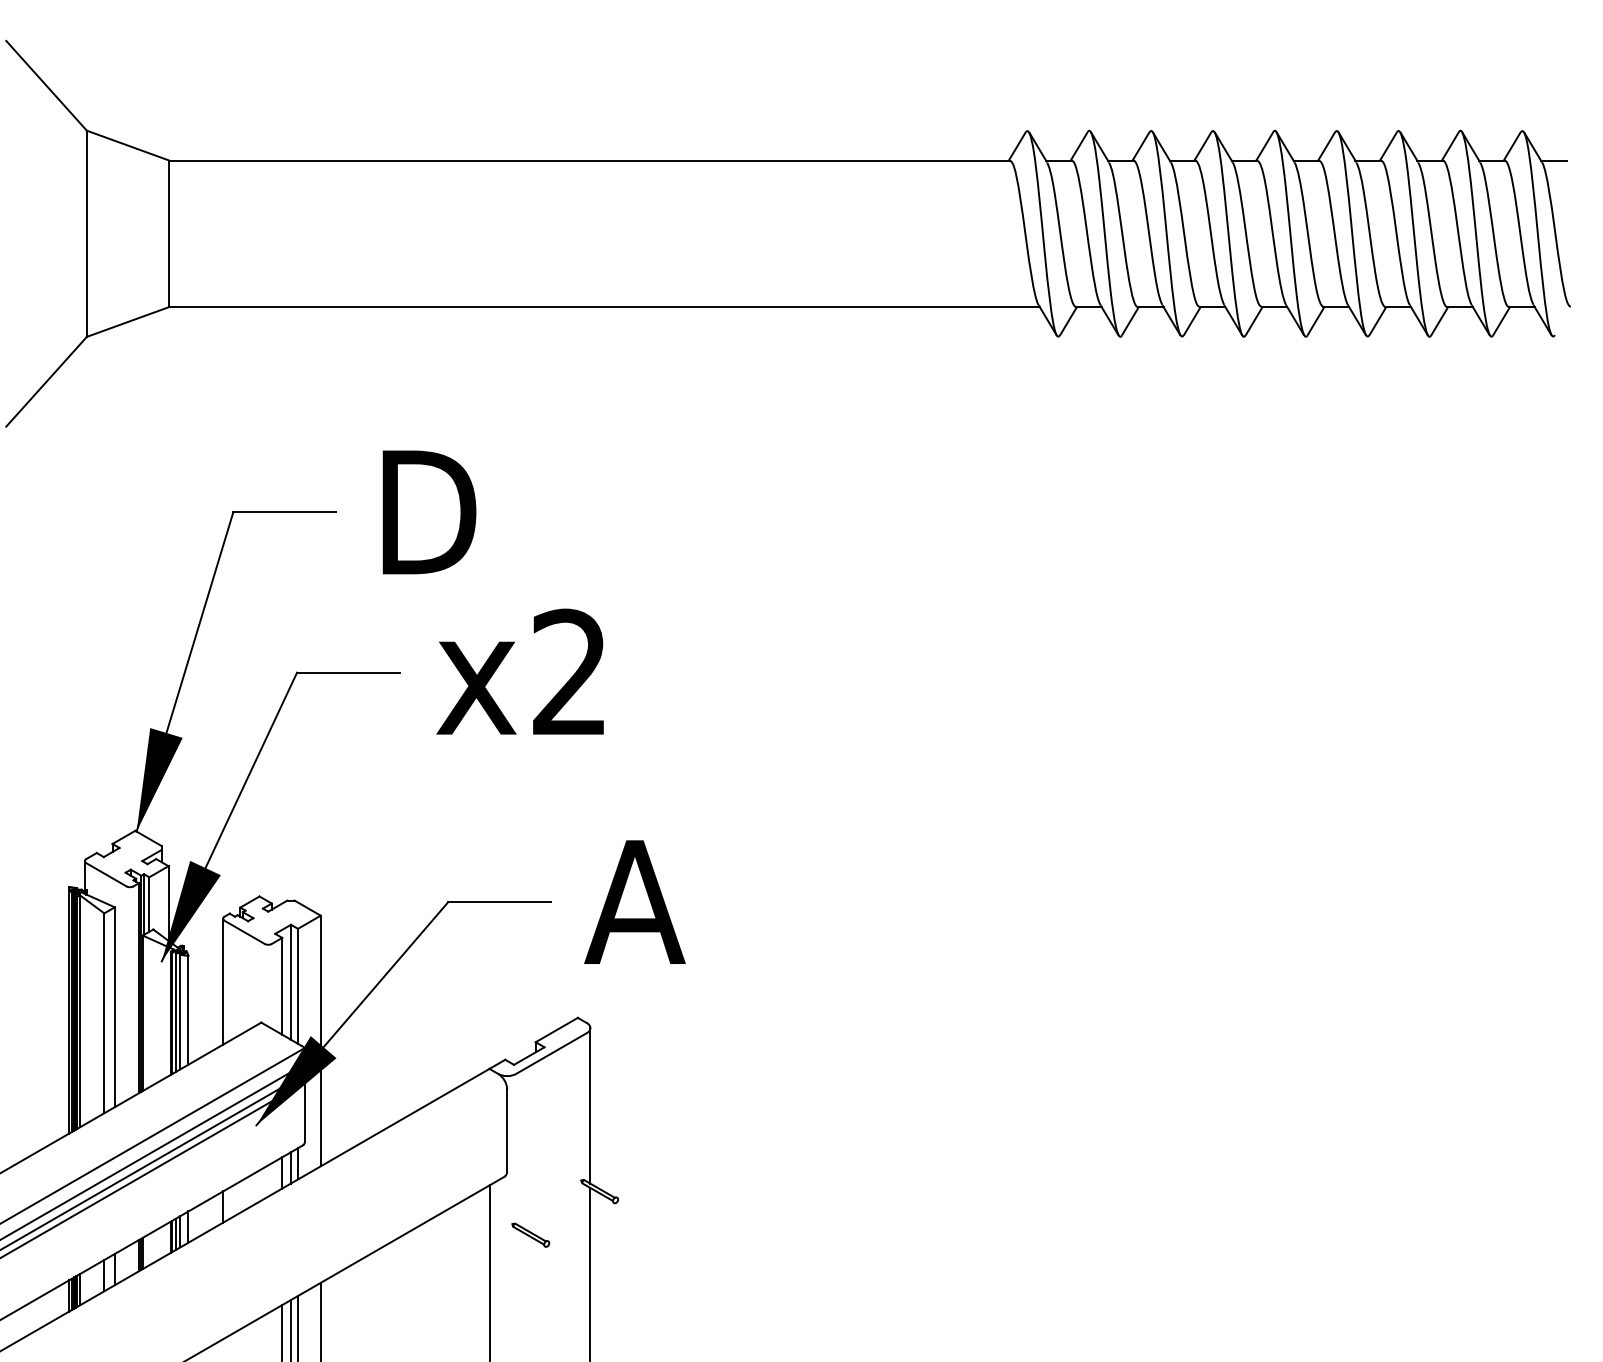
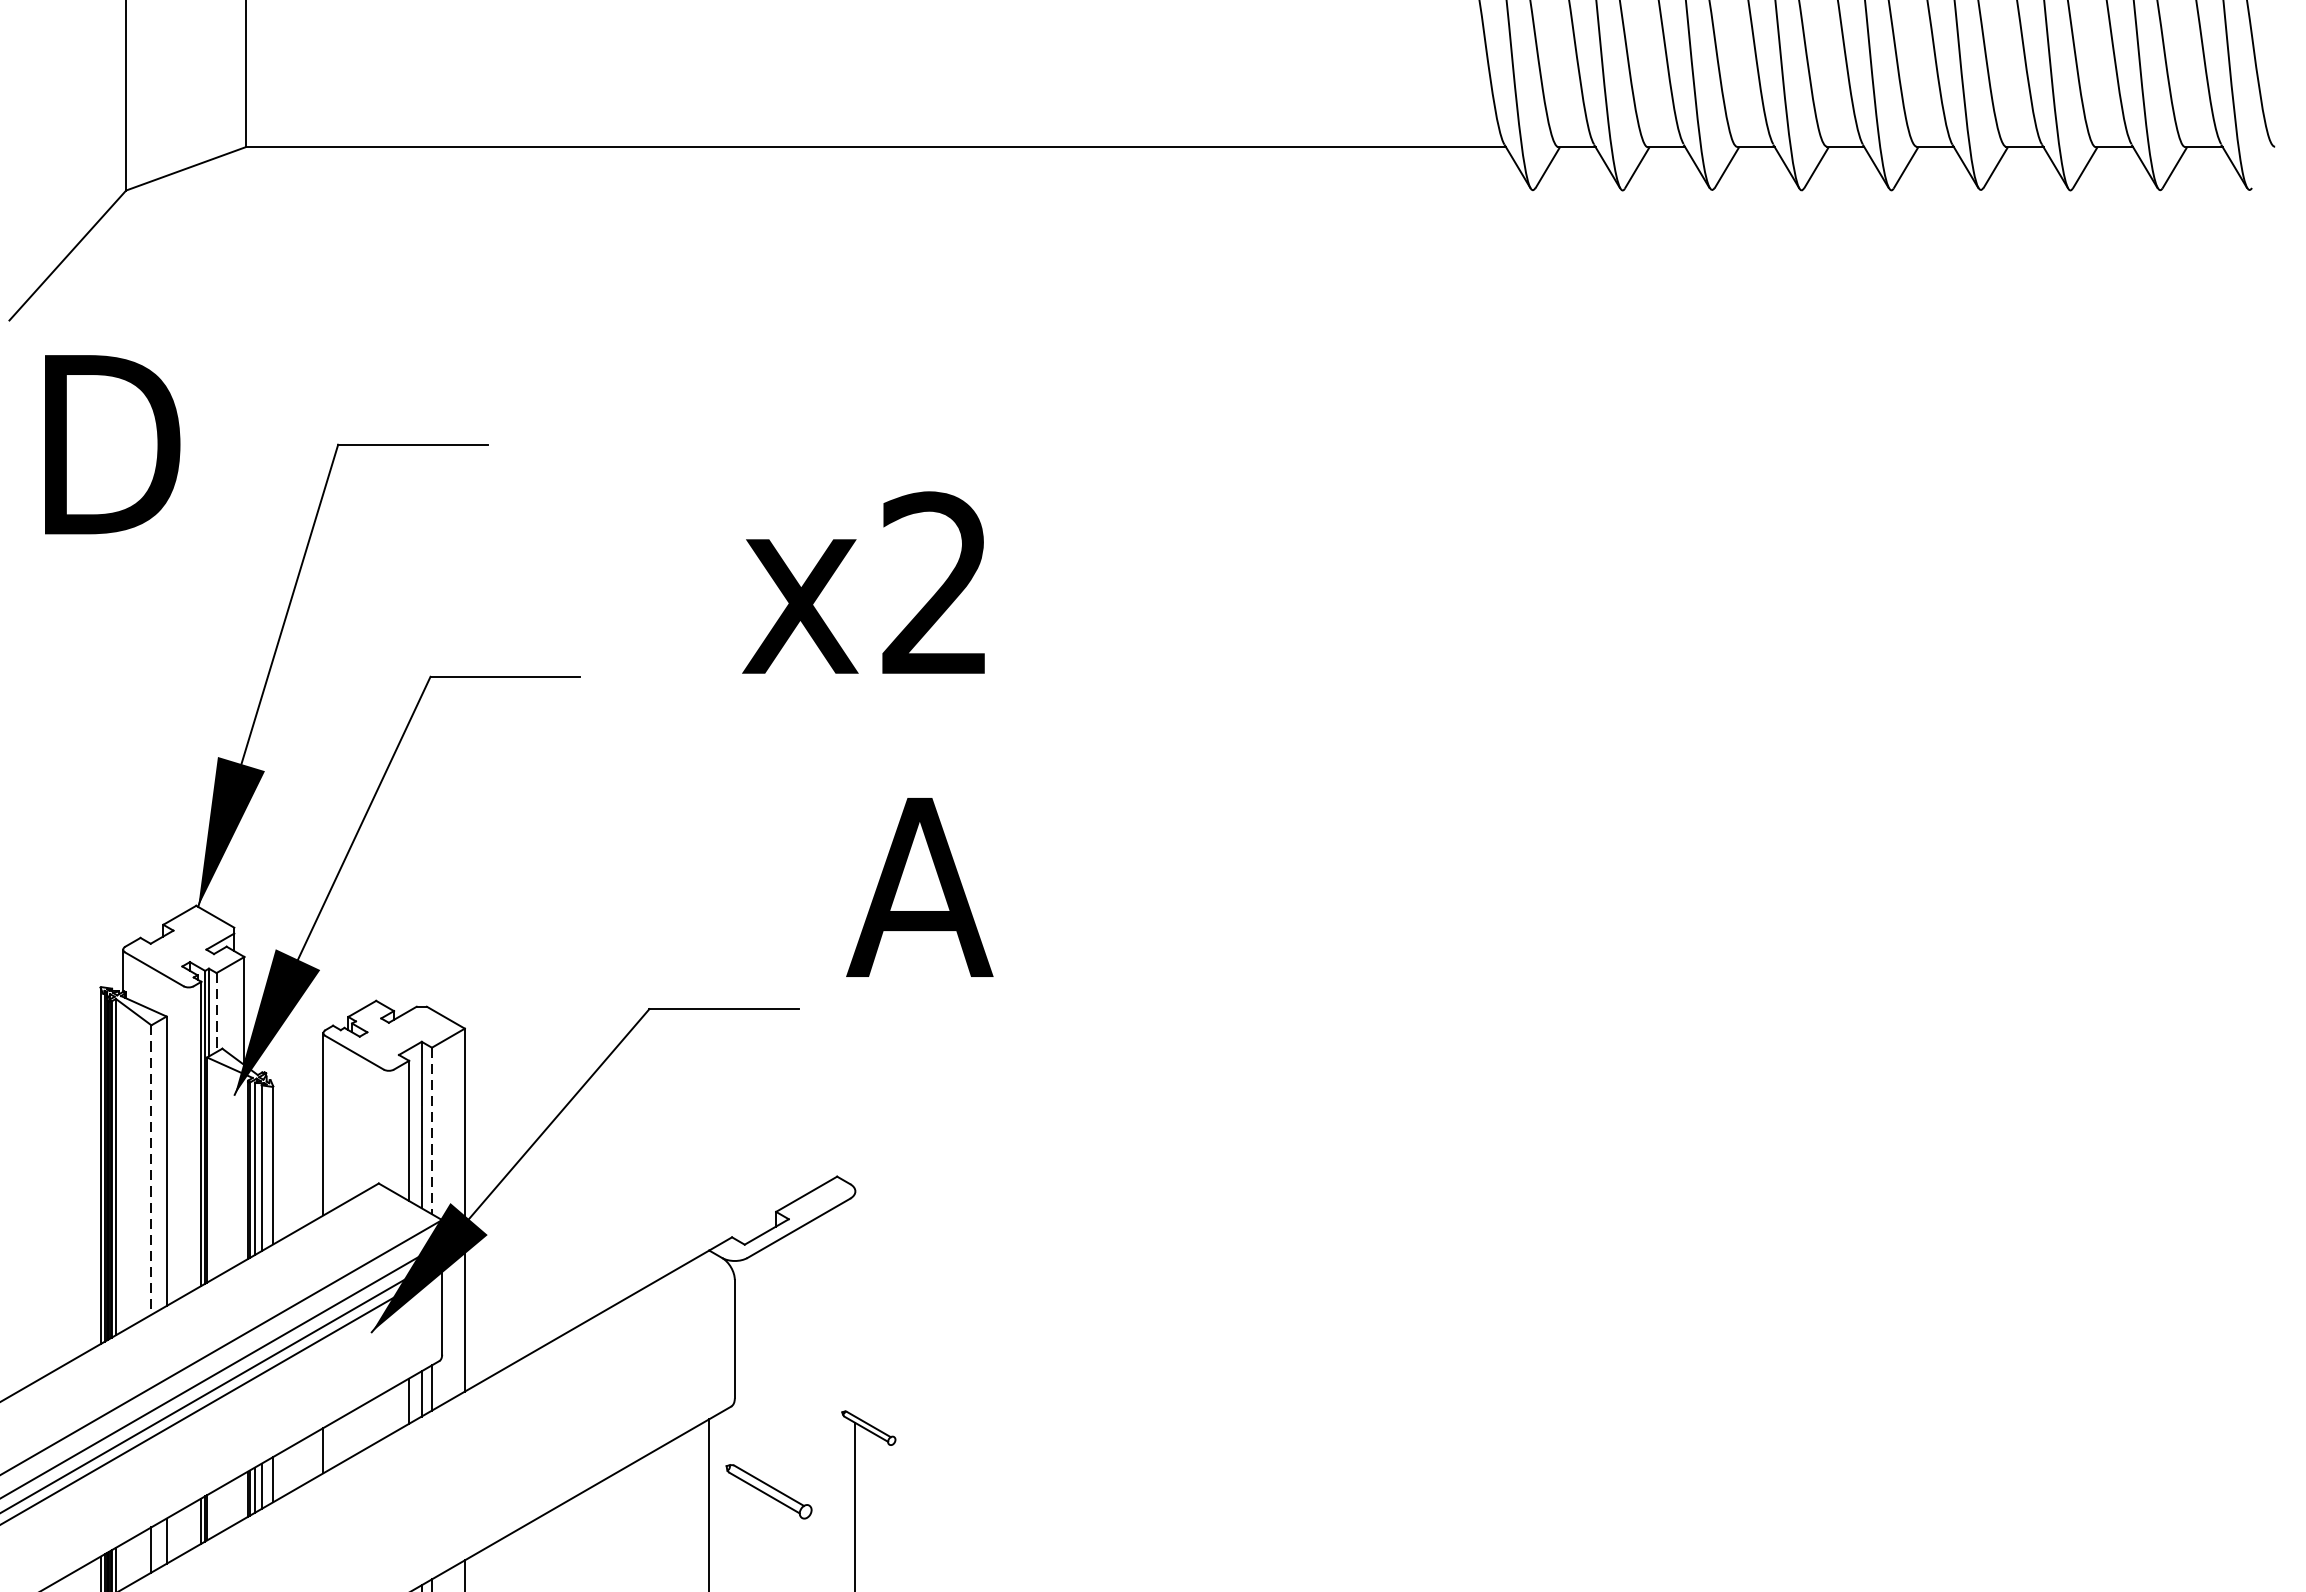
text: (429, 512) -> (112, 444), moved
text: (519, 671) -> (862, 582), moved
text: (634, 901) -> (919, 886), moved
line: (149, 905) -> (216, 1013), solid -> dashed
line: (298, 986) -> (432, 1131), solid -> dashed
line: (104, 1013) -> (151, 1170), solid -> dashed
line: (590, 1105) -> (855, 1303), removed
part: (530, 1234) -> (768, 1490), size x1.6

